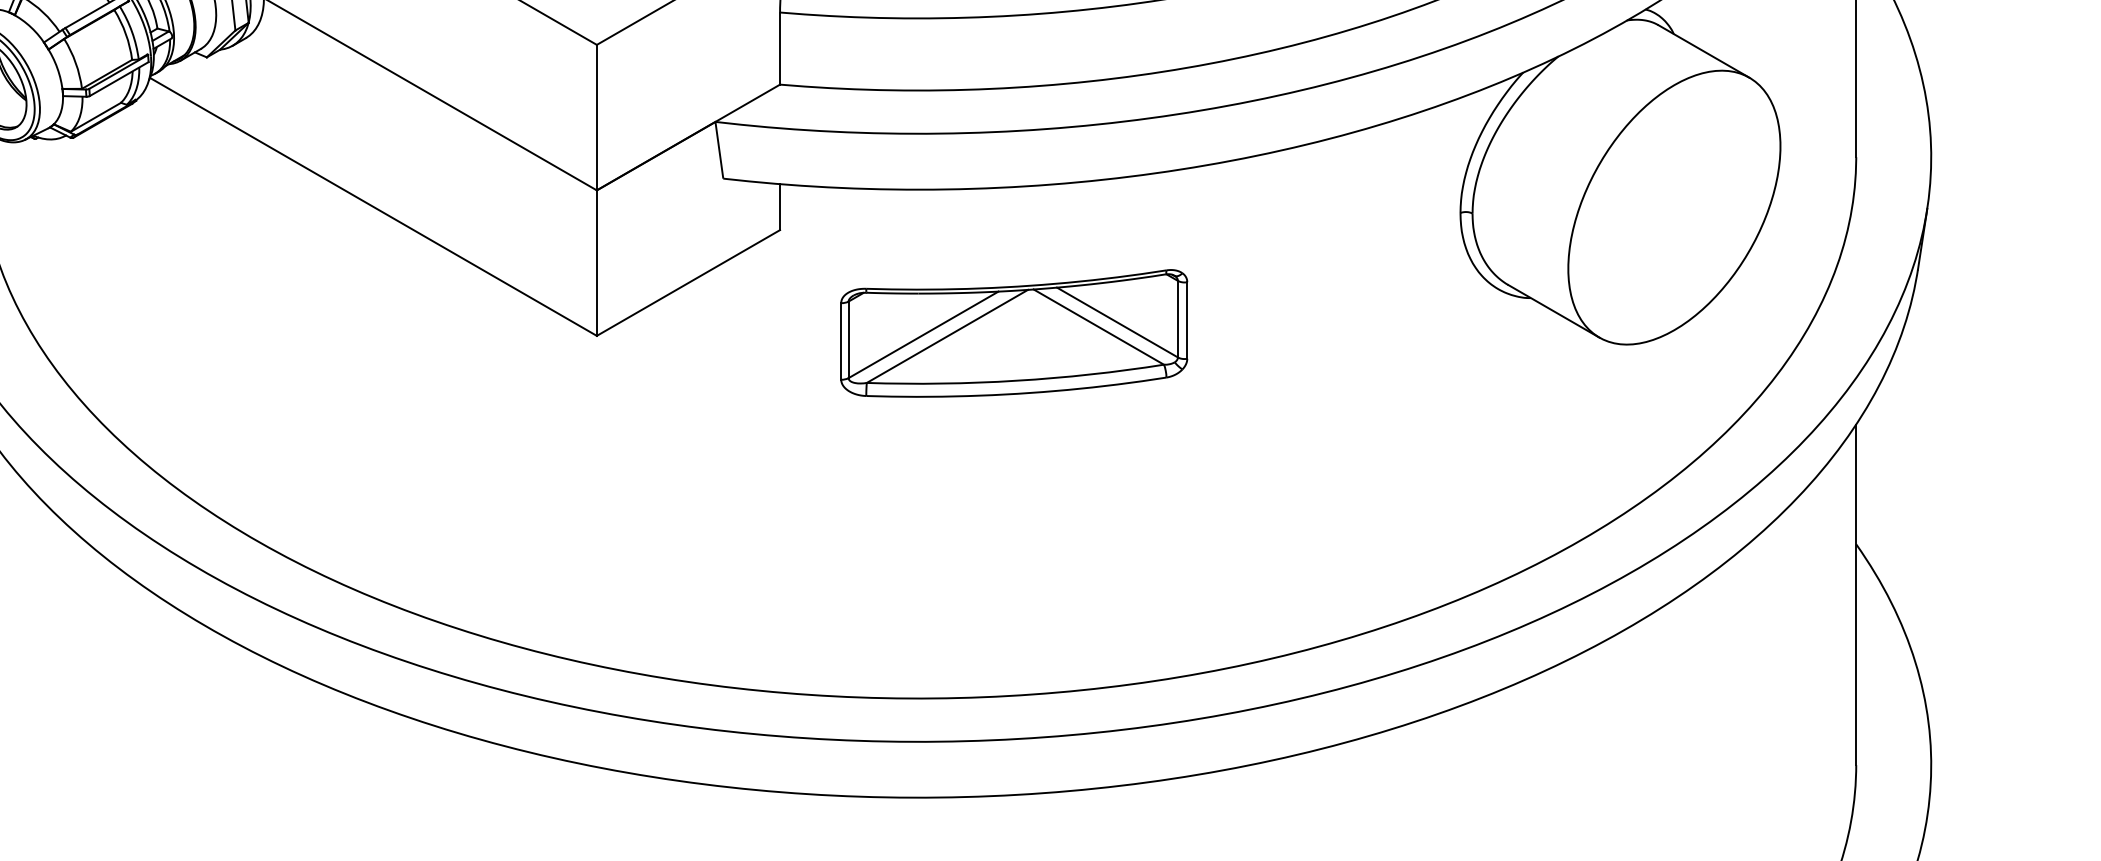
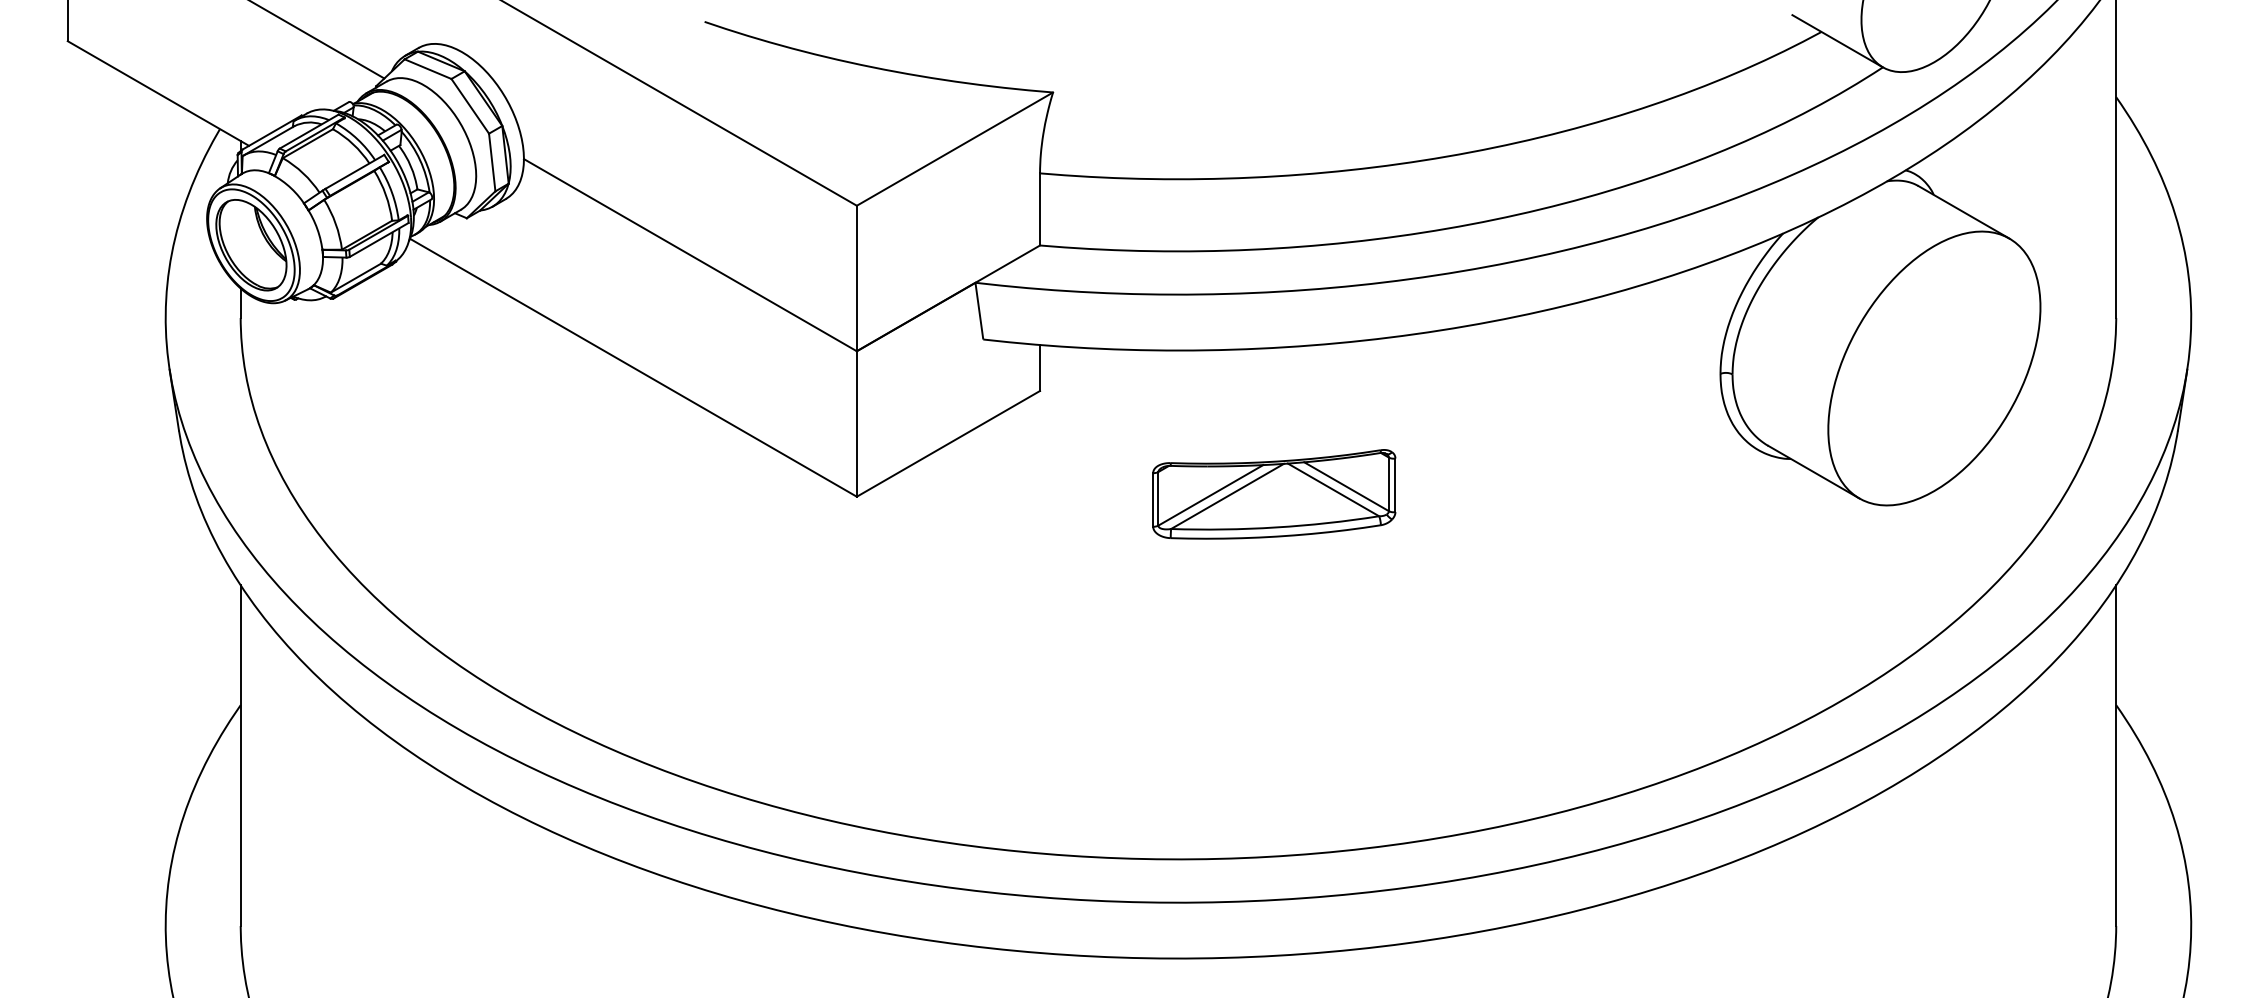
part: (1014, 333) -> (1274, 494), size x0.7

